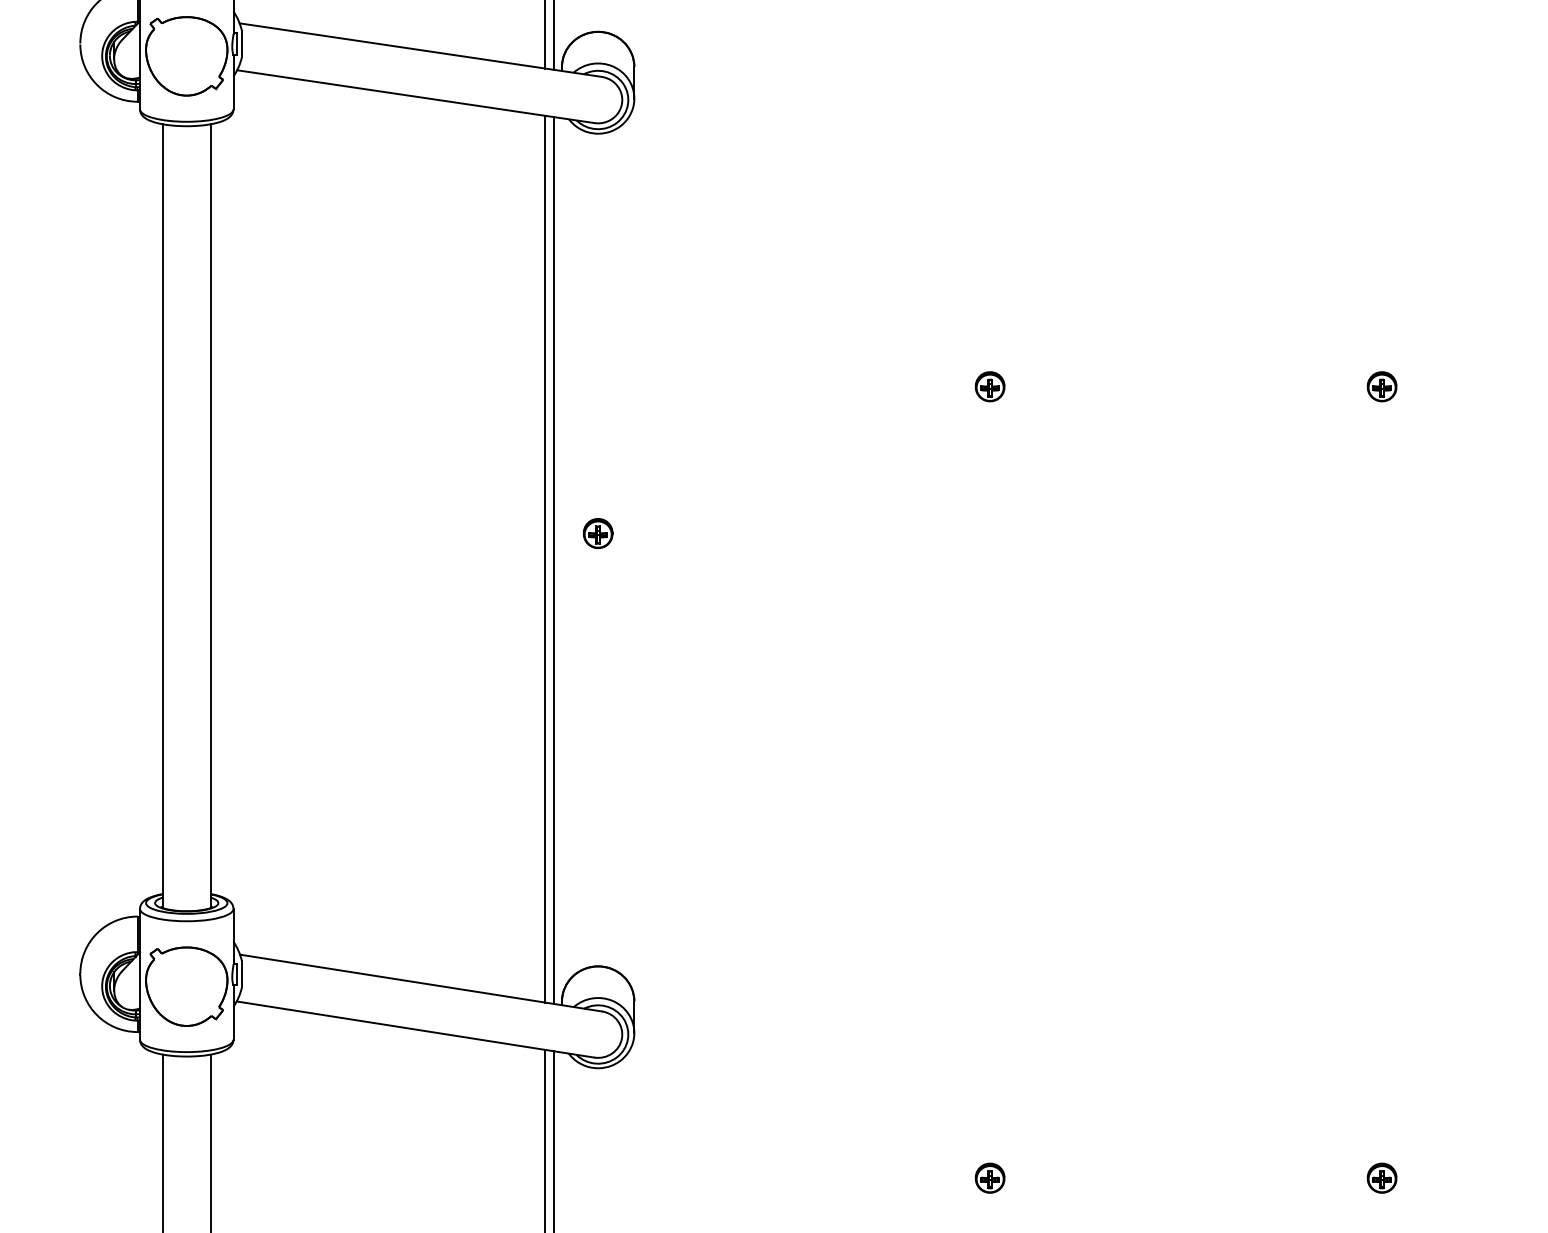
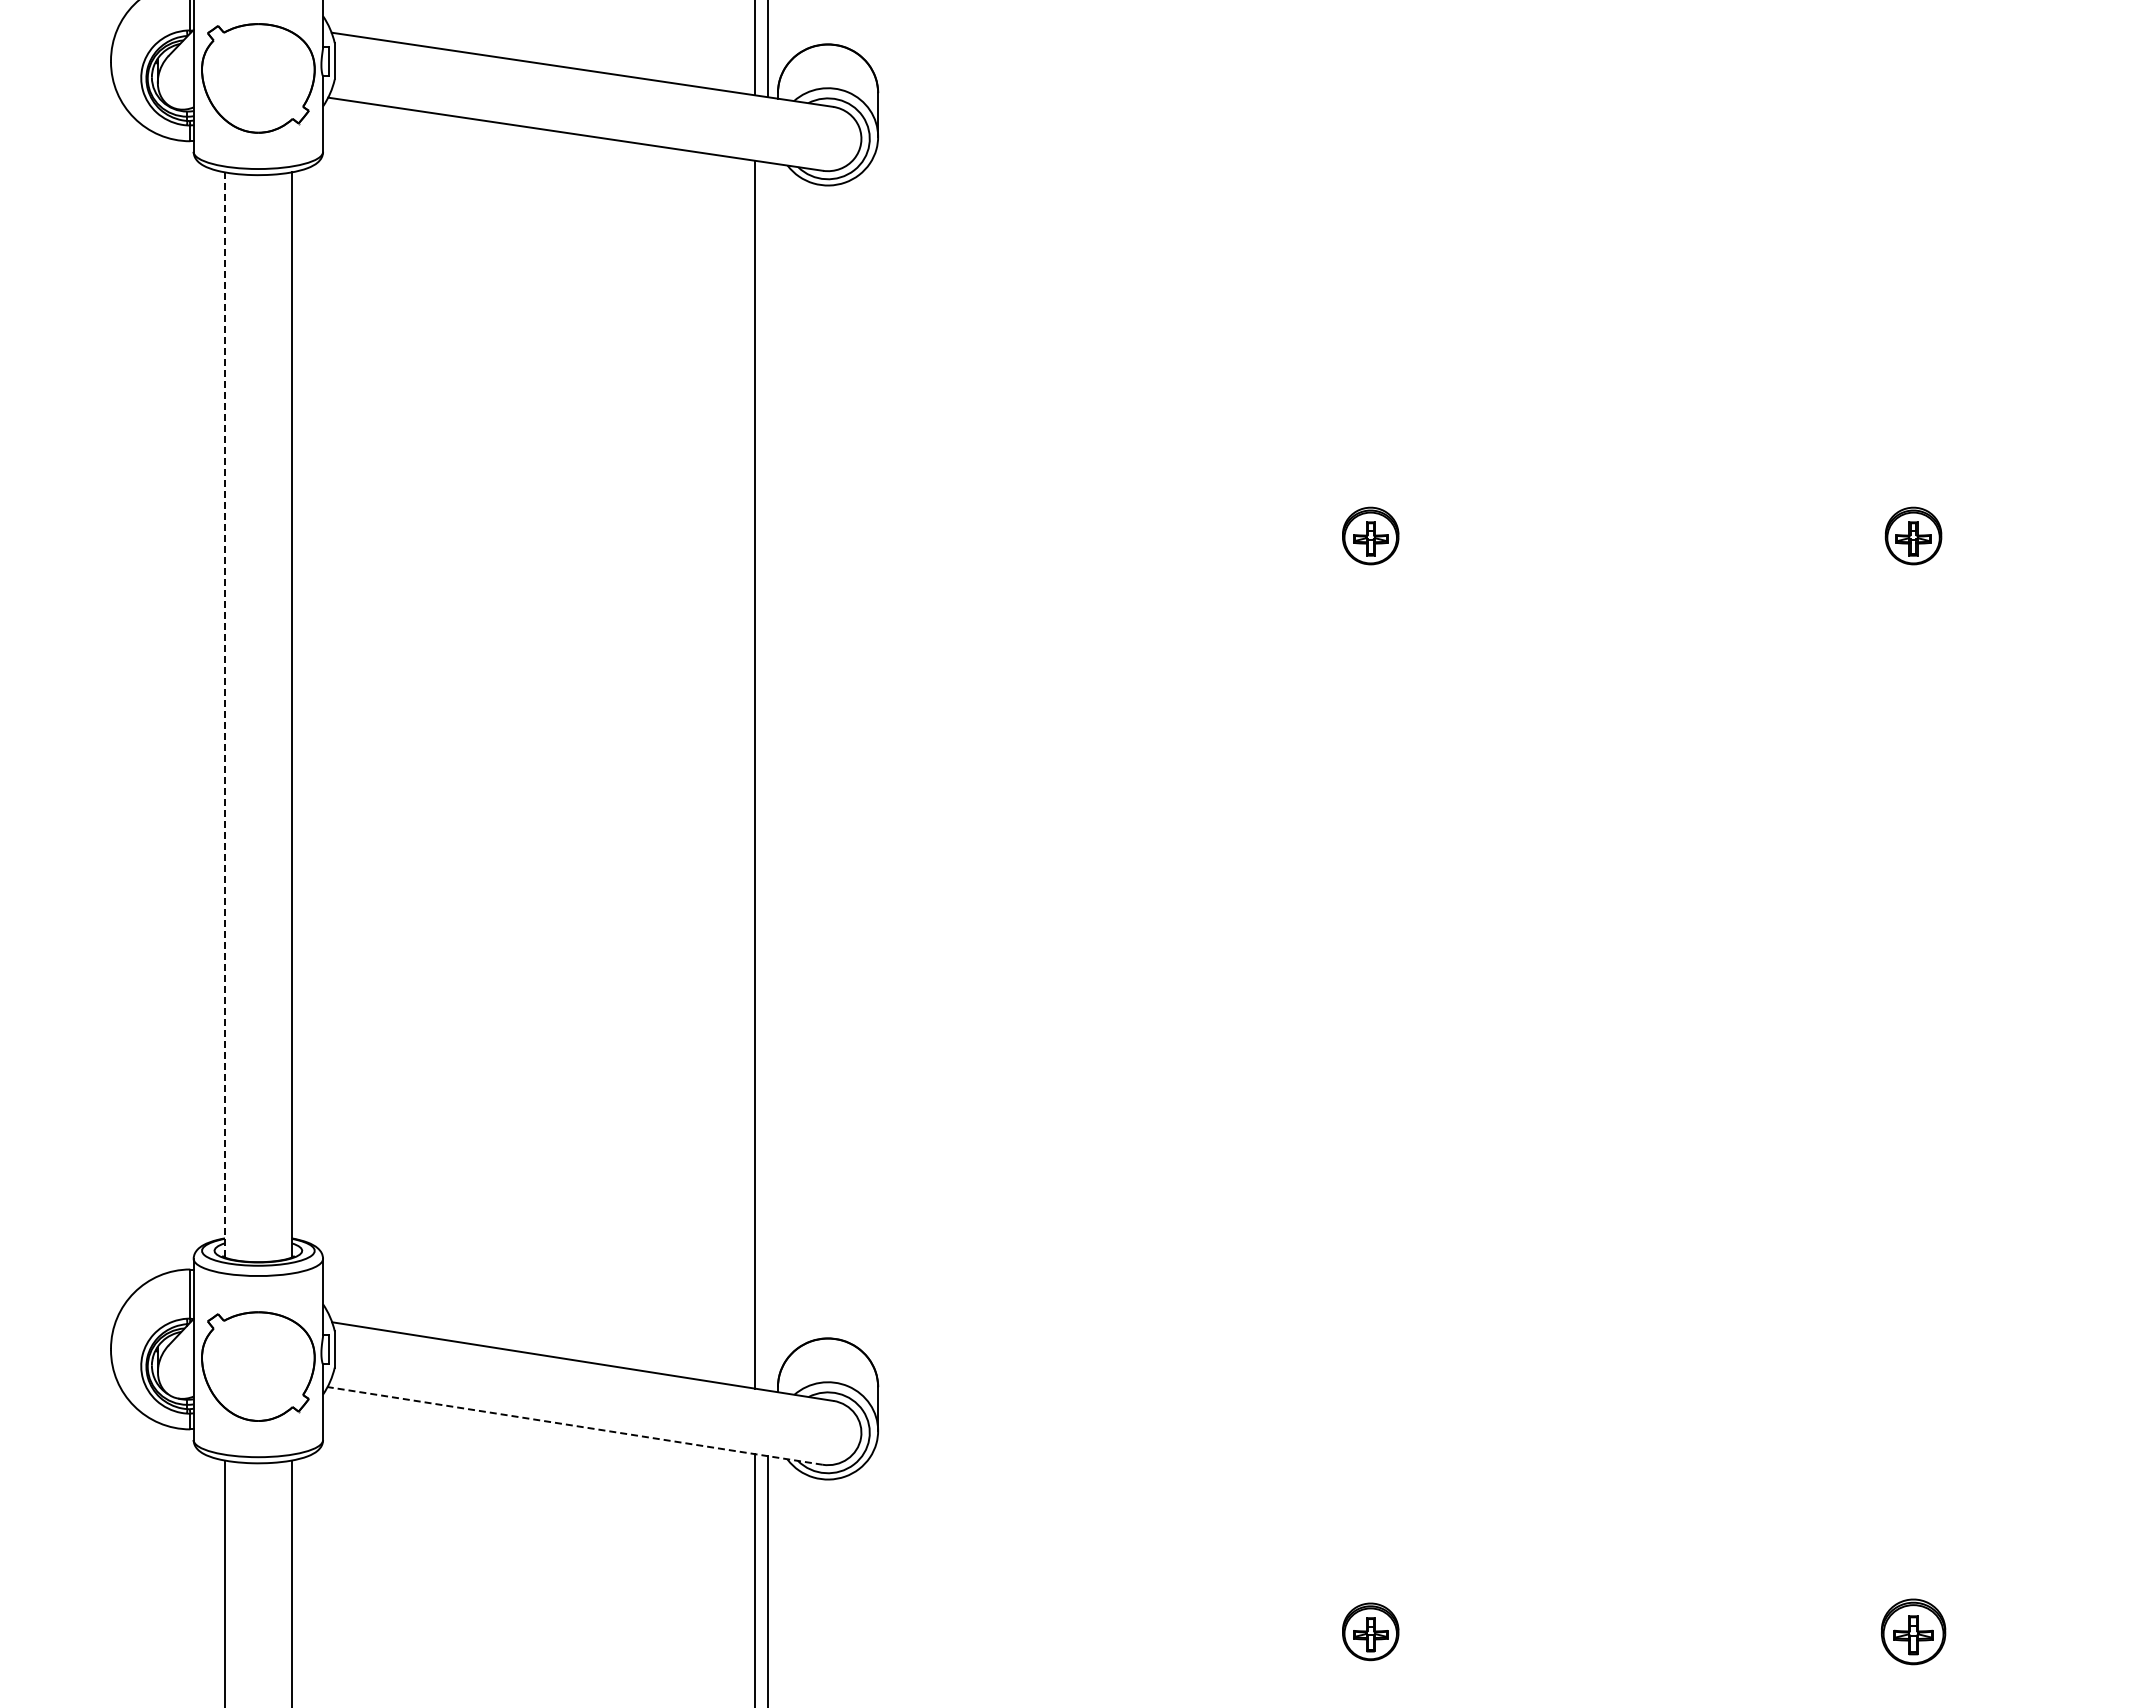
part: (989, 386) -> (1370, 535), size x1.4
part: (1382, 386) -> (1913, 535), size x1.4
line: (162, 515) -> (224, 714), solid -> dashed
part: (597, 533) -> (827, 739), removed
line: (554, 560) -> (767, 776), removed
line: (415, 1029) -> (575, 1425), solid -> dashed
part: (989, 1178) -> (1370, 1631), size x1.4
part: (1382, 1178) -> (1913, 1631), size x1.6

